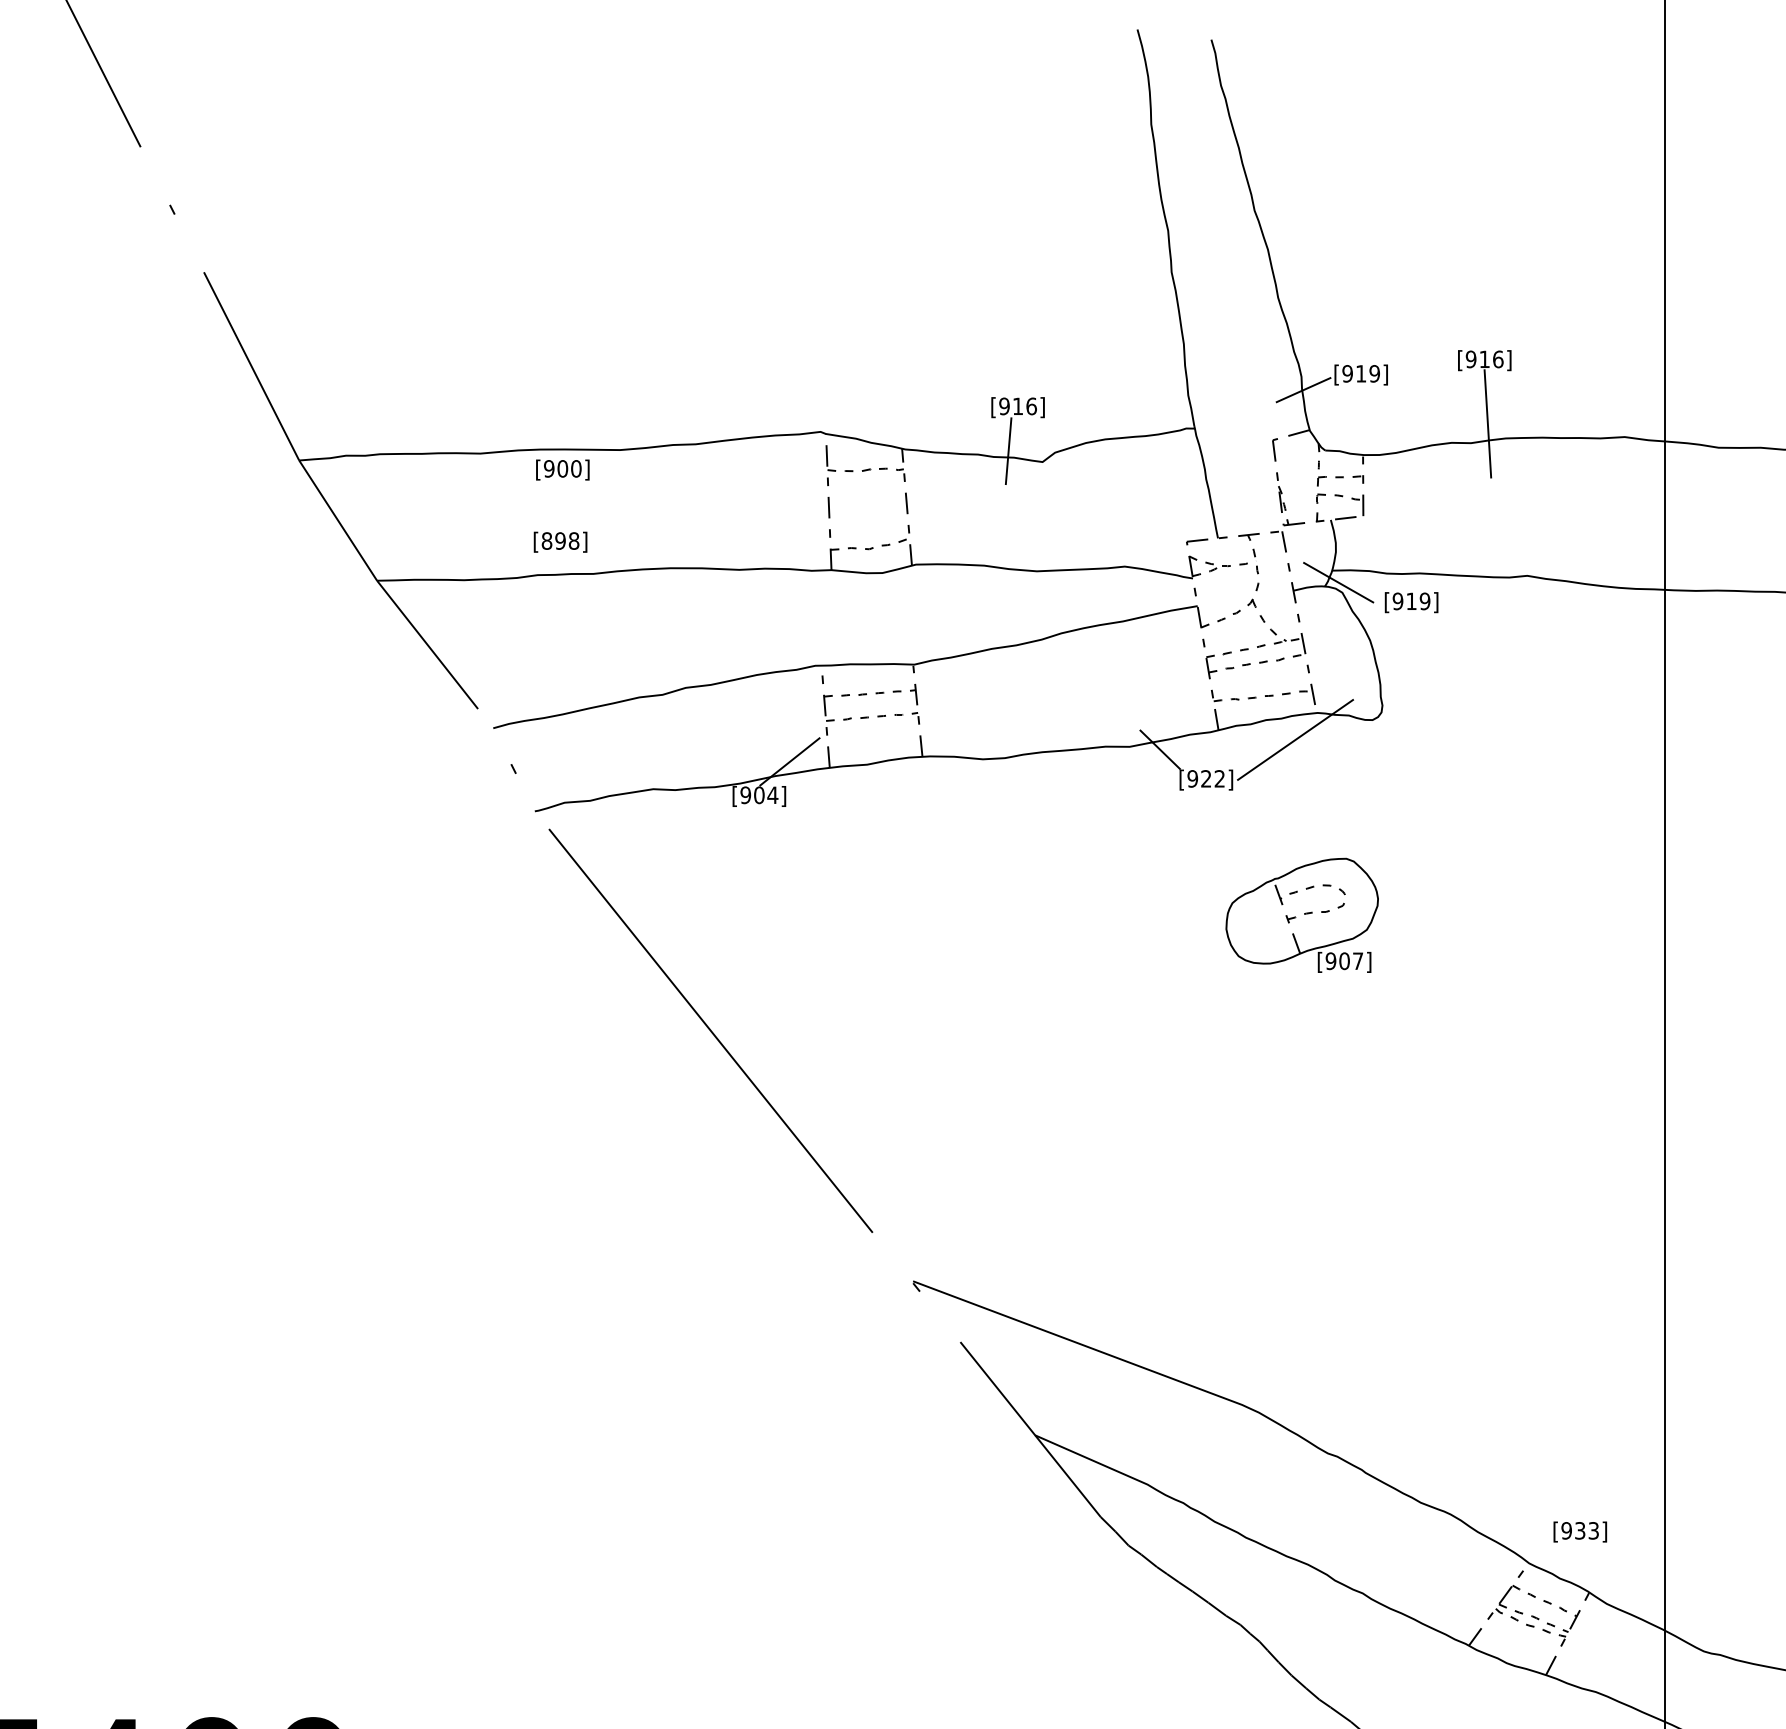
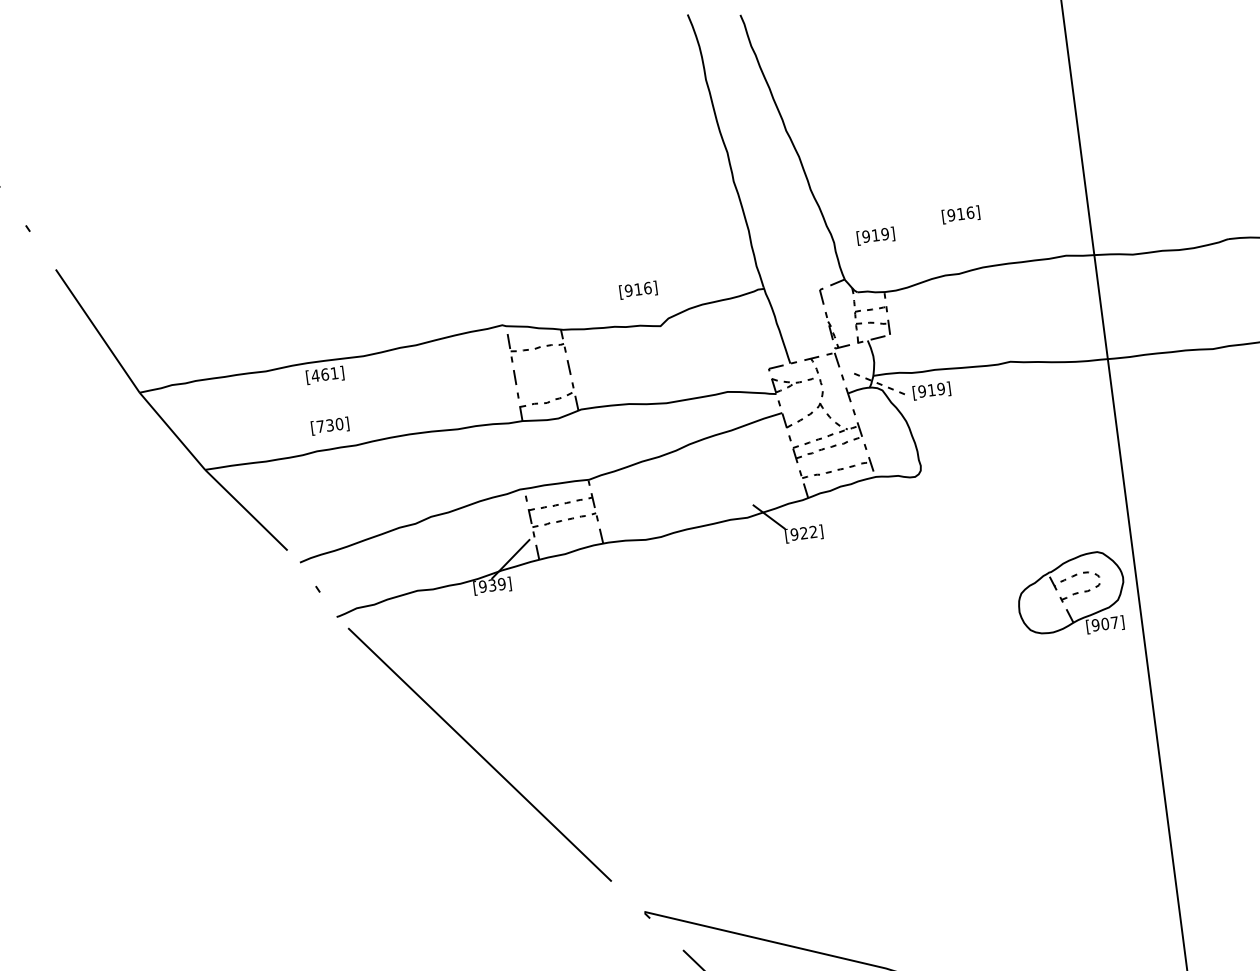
line: (1303, 390) -> (836, 252), removed
line: (1487, 423) -> (968, 258), removed
line: (1008, 451) -> (635, 321), removed
text: (562, 468) -> (324, 374), [900] -> [461]
text: (560, 540) -> (329, 424), [898] -> [730]
line: (1338, 582) -> (878, 383), solid -> dashed
line: (1295, 739) -> (862, 497), removed
text: (766, 795) -> (497, 584), [904] -> [939]
part: (1301, 914) -> (1070, 595), moved

